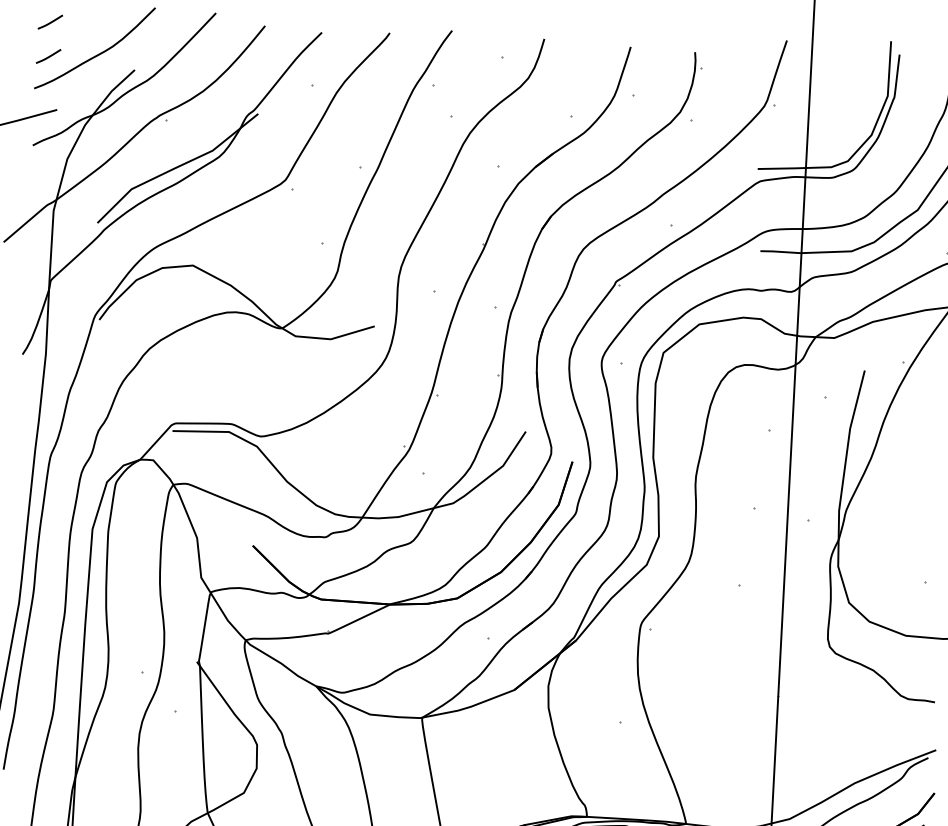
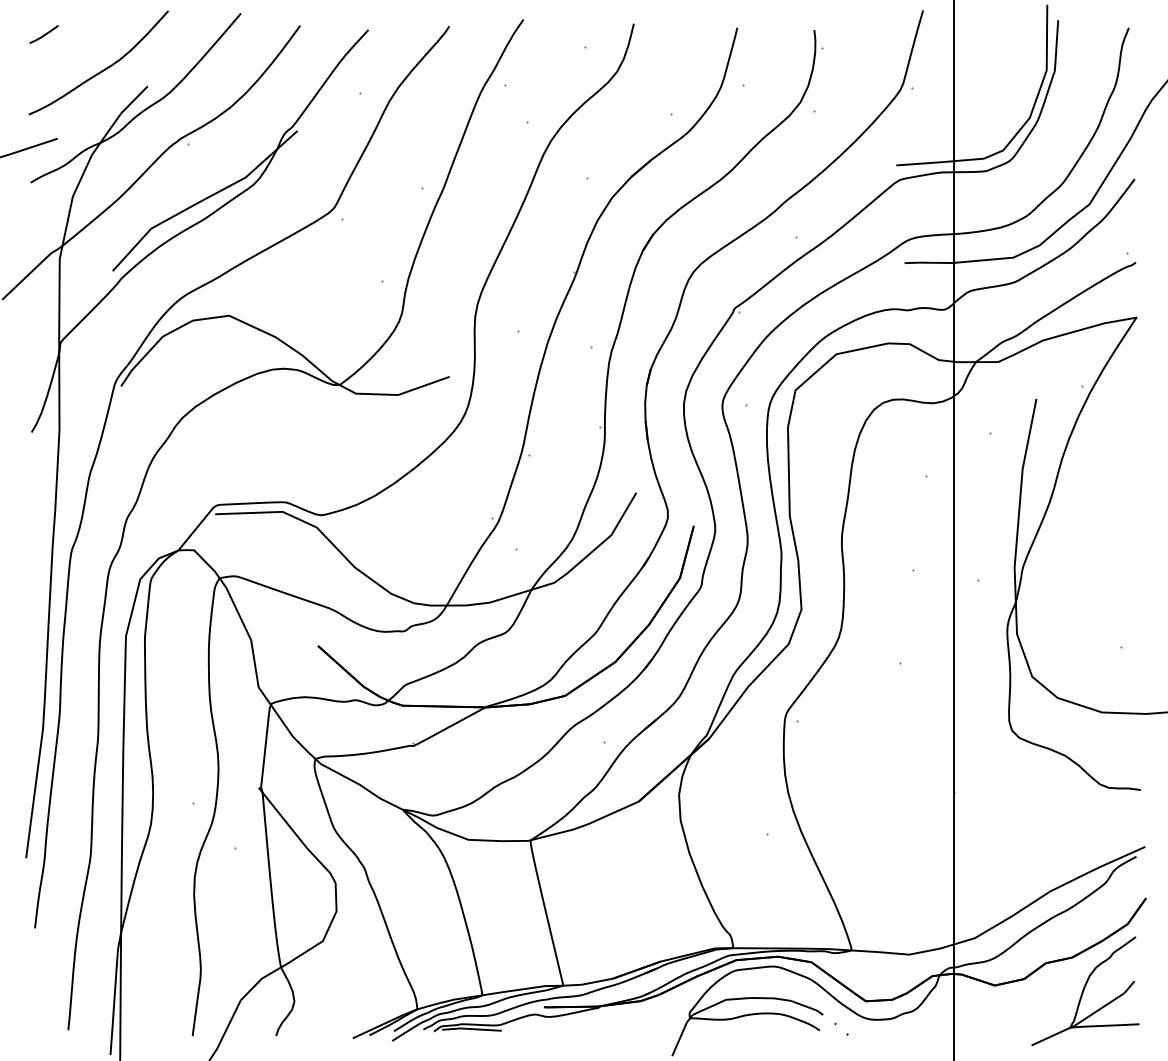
curve: (48, 56) -> (43, 75), removed

